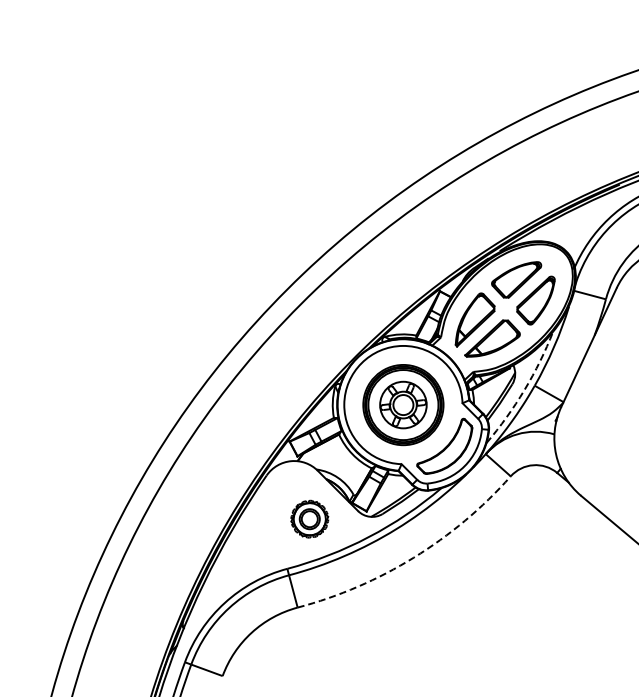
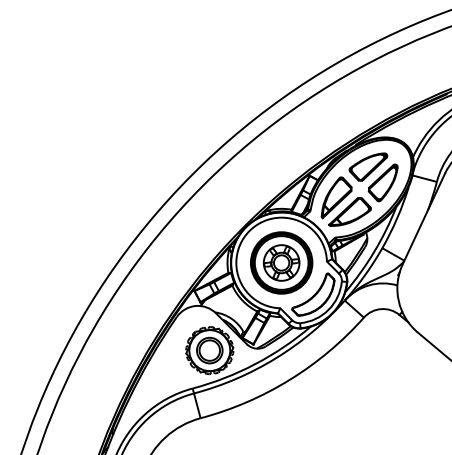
arc: (524, 390) -> (374, 251), dashed -> solid
part: (309, 518) -> (209, 349), size x1.67
arc: (413, 557) -> (289, 379), dashed -> solid

